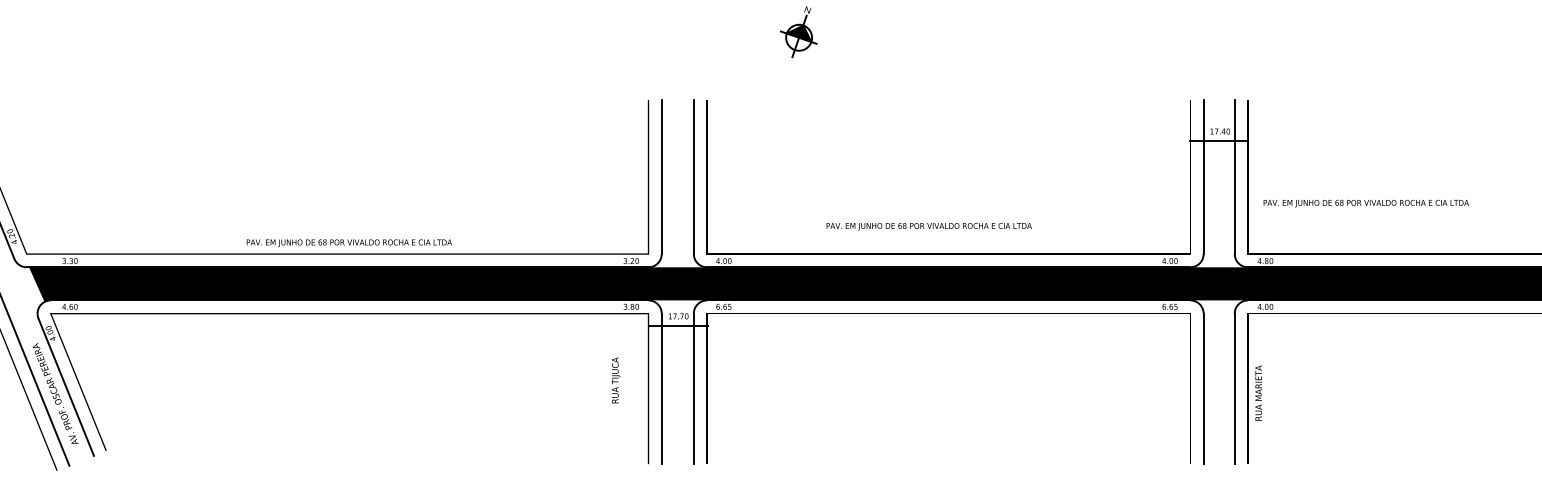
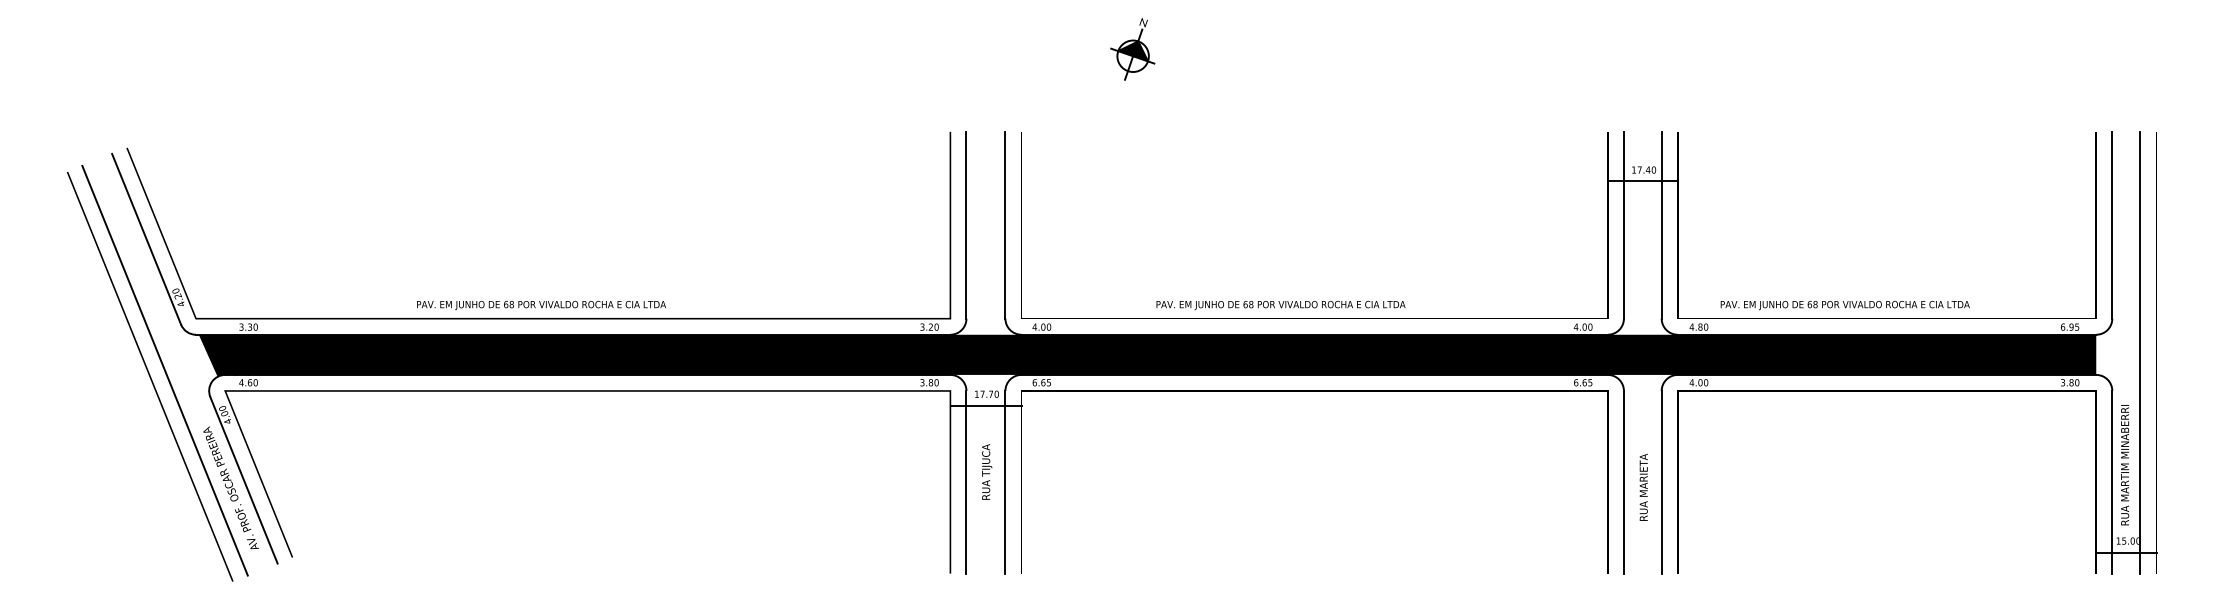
text: (1365, 203) -> (1844, 305), moved
text: (928, 225) -> (1280, 304), moved
text: (349, 243) -> (541, 305), moved
text: (616, 380) -> (987, 471), moved
text: (1258, 392) -> (1643, 486), moved

